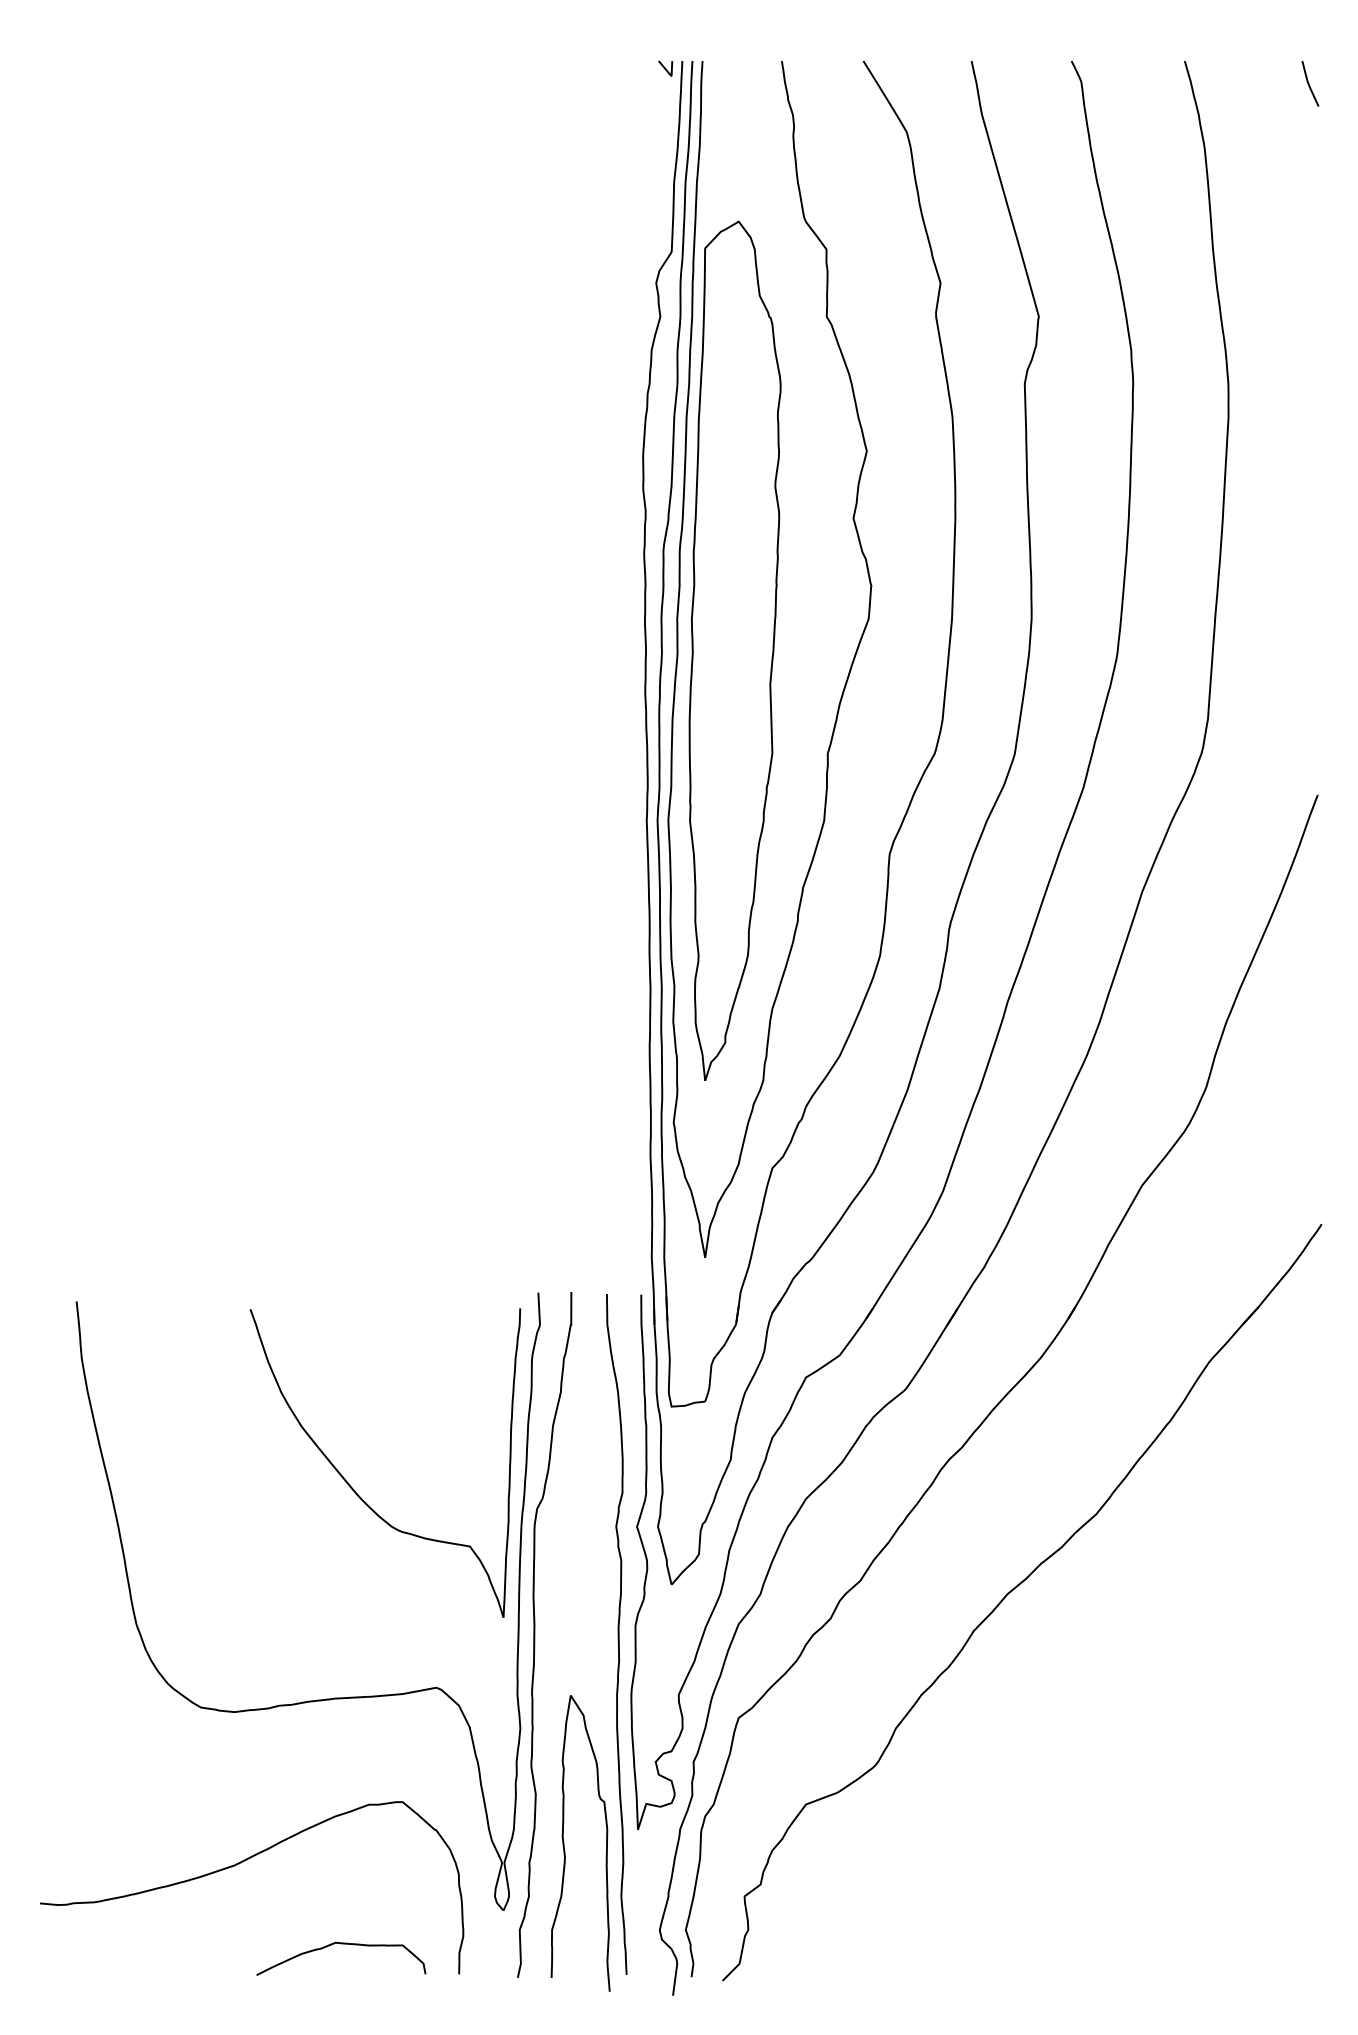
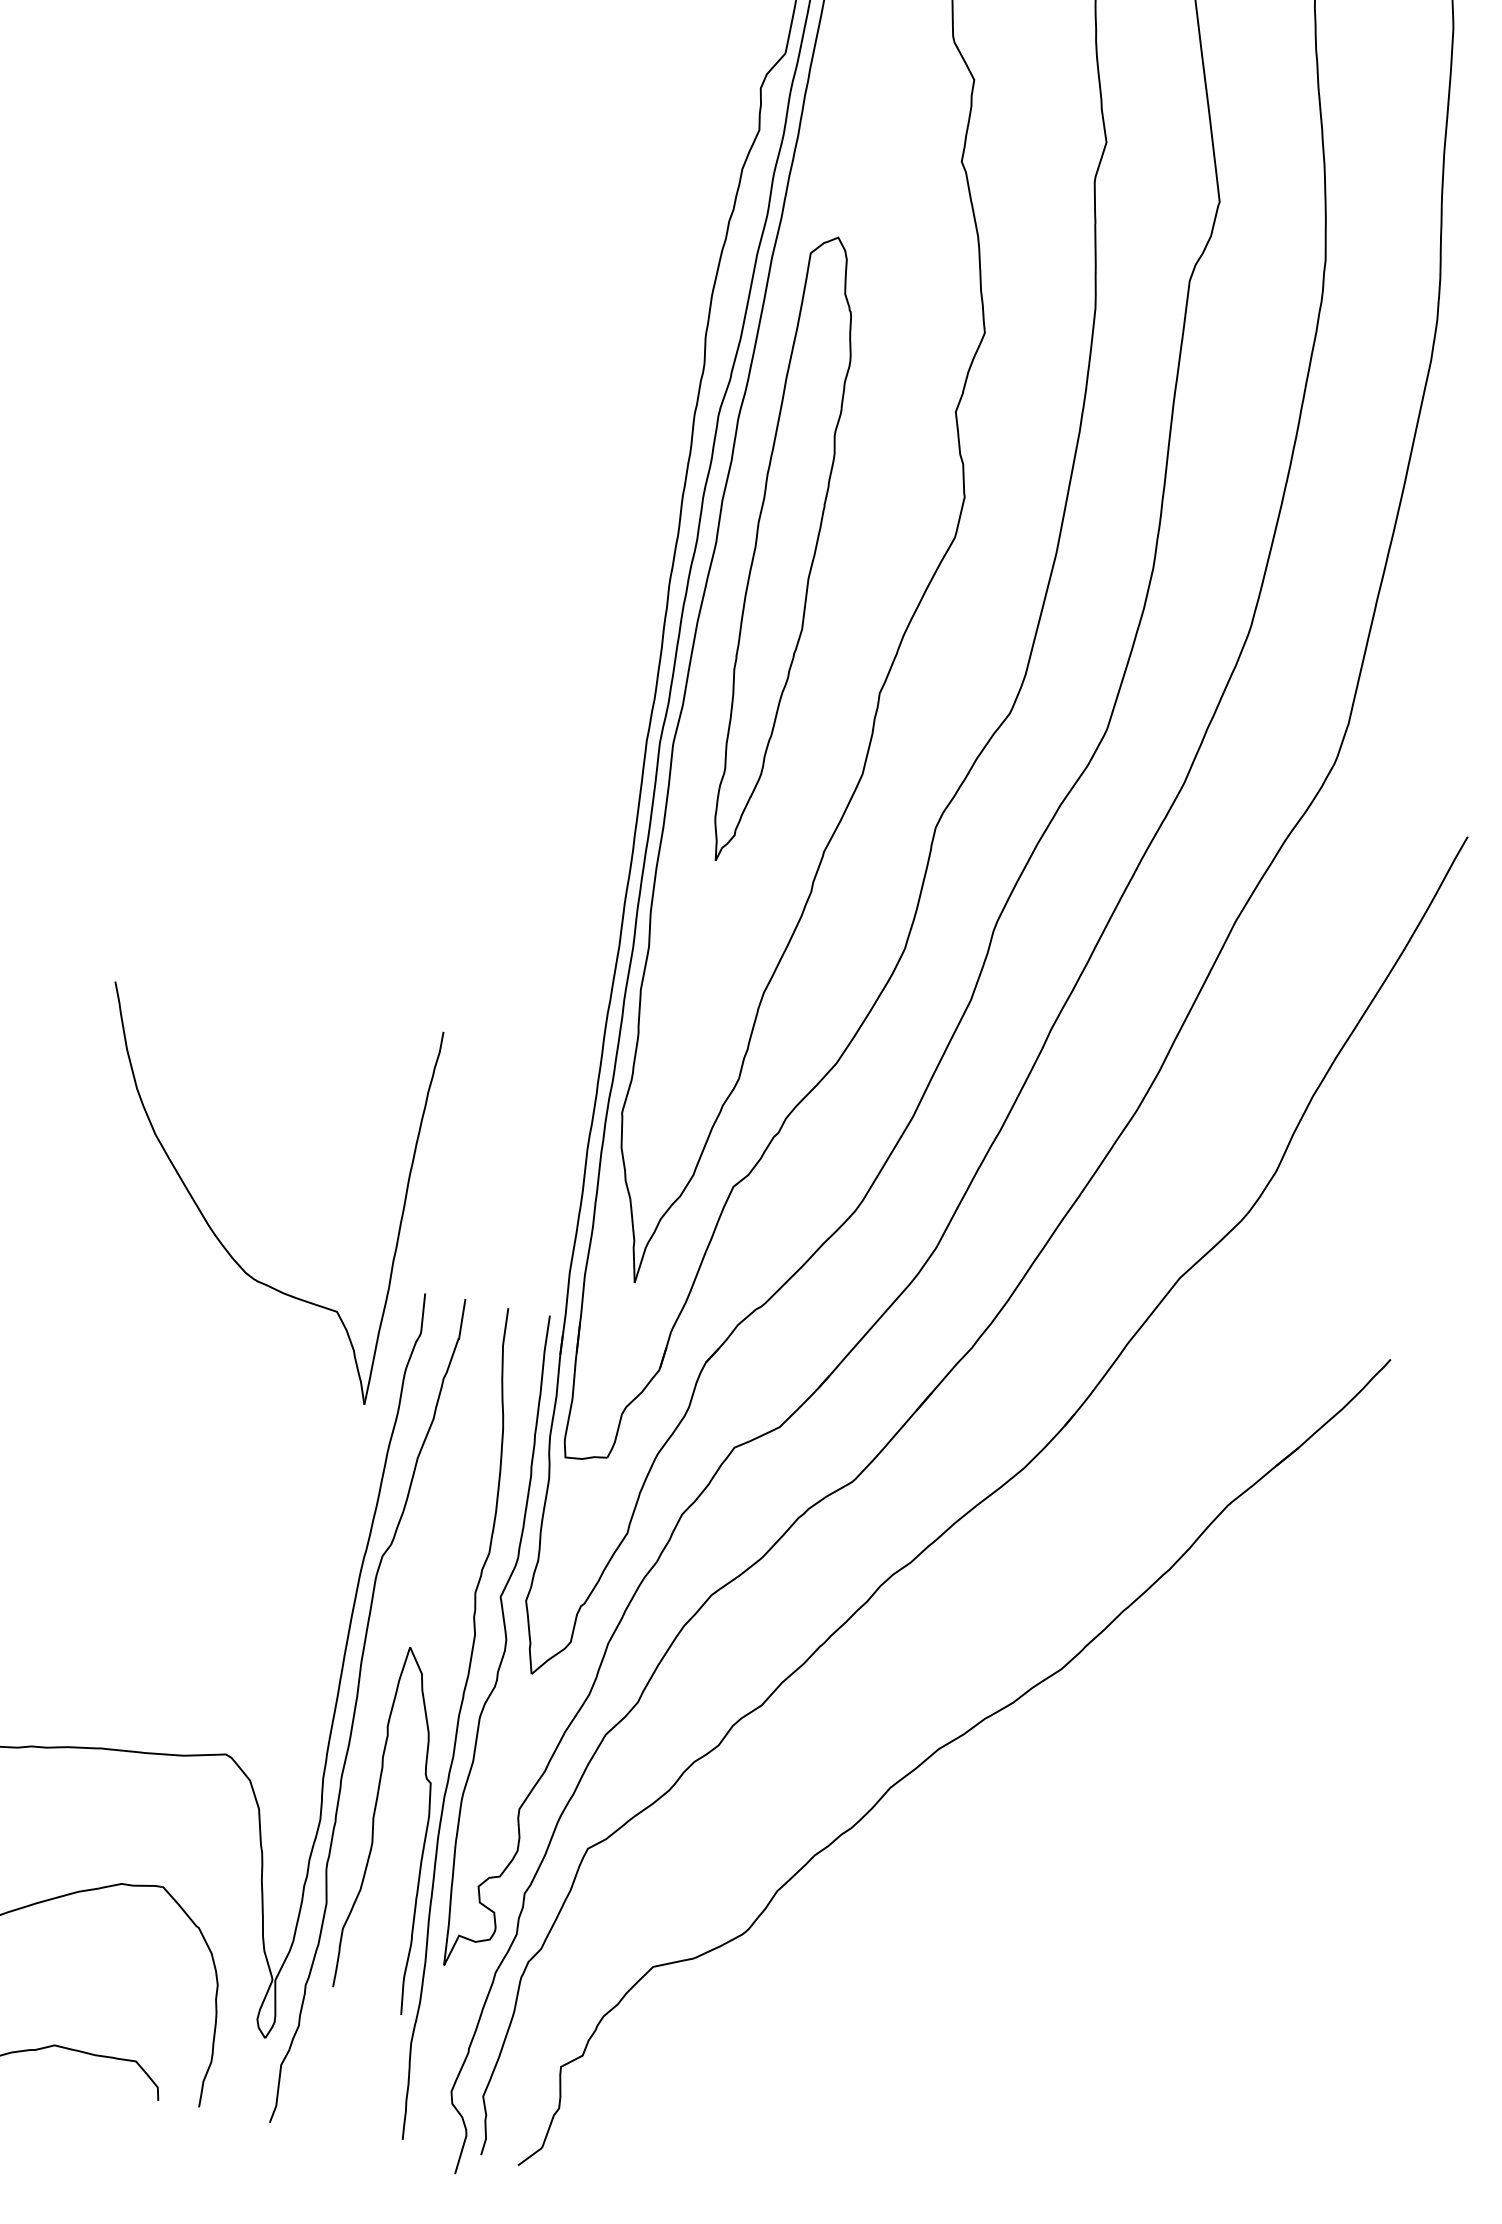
part: (734, 650) -> (785, 549), size x0.6
part: (354, 1489) -> (207, 1220), moved
curve: (564, 1843) -> (374, 1826), moved

